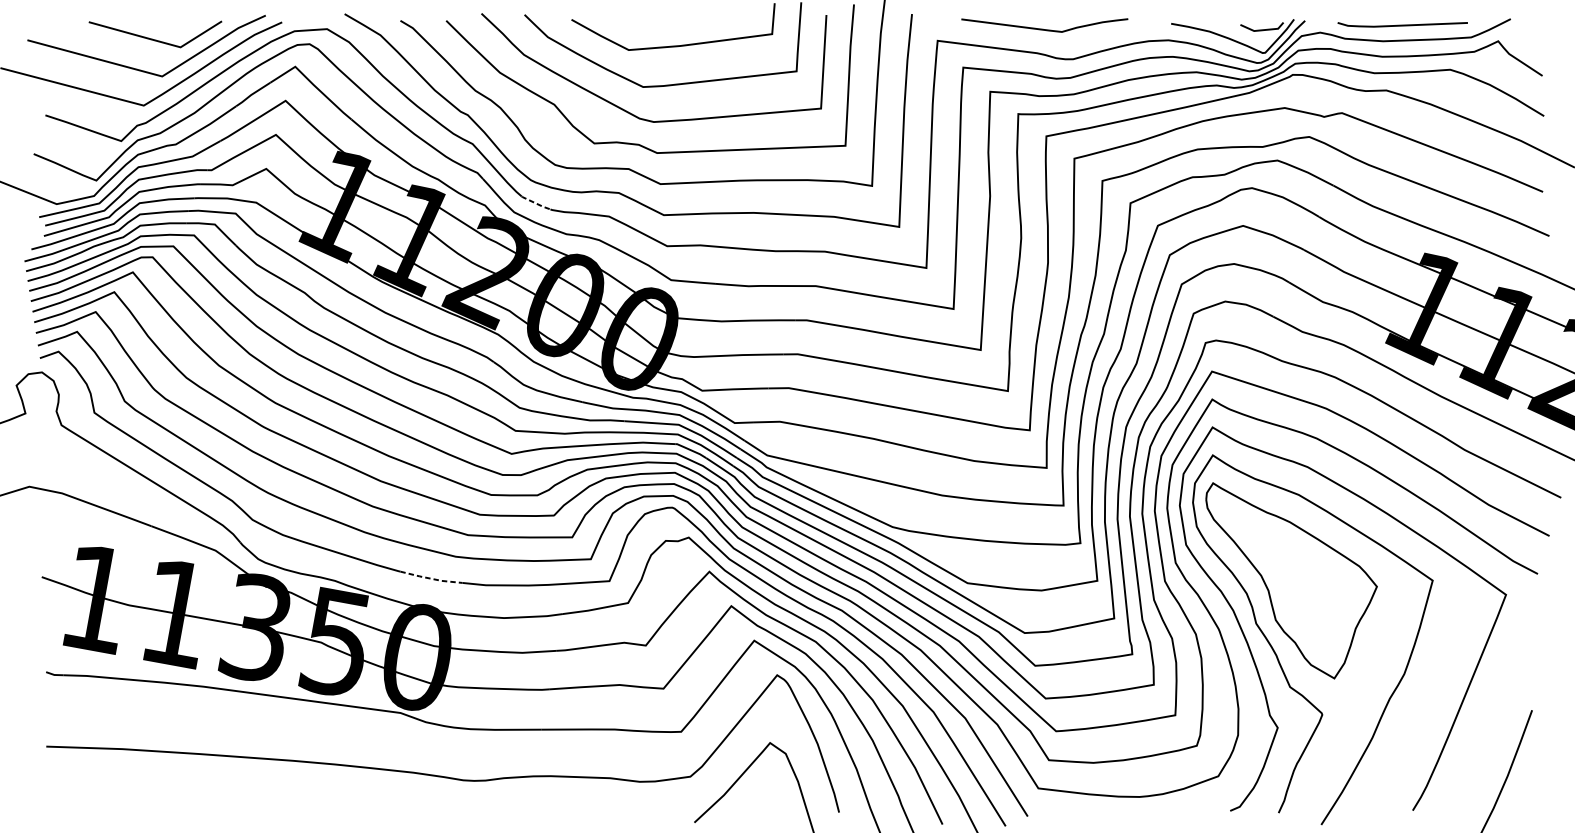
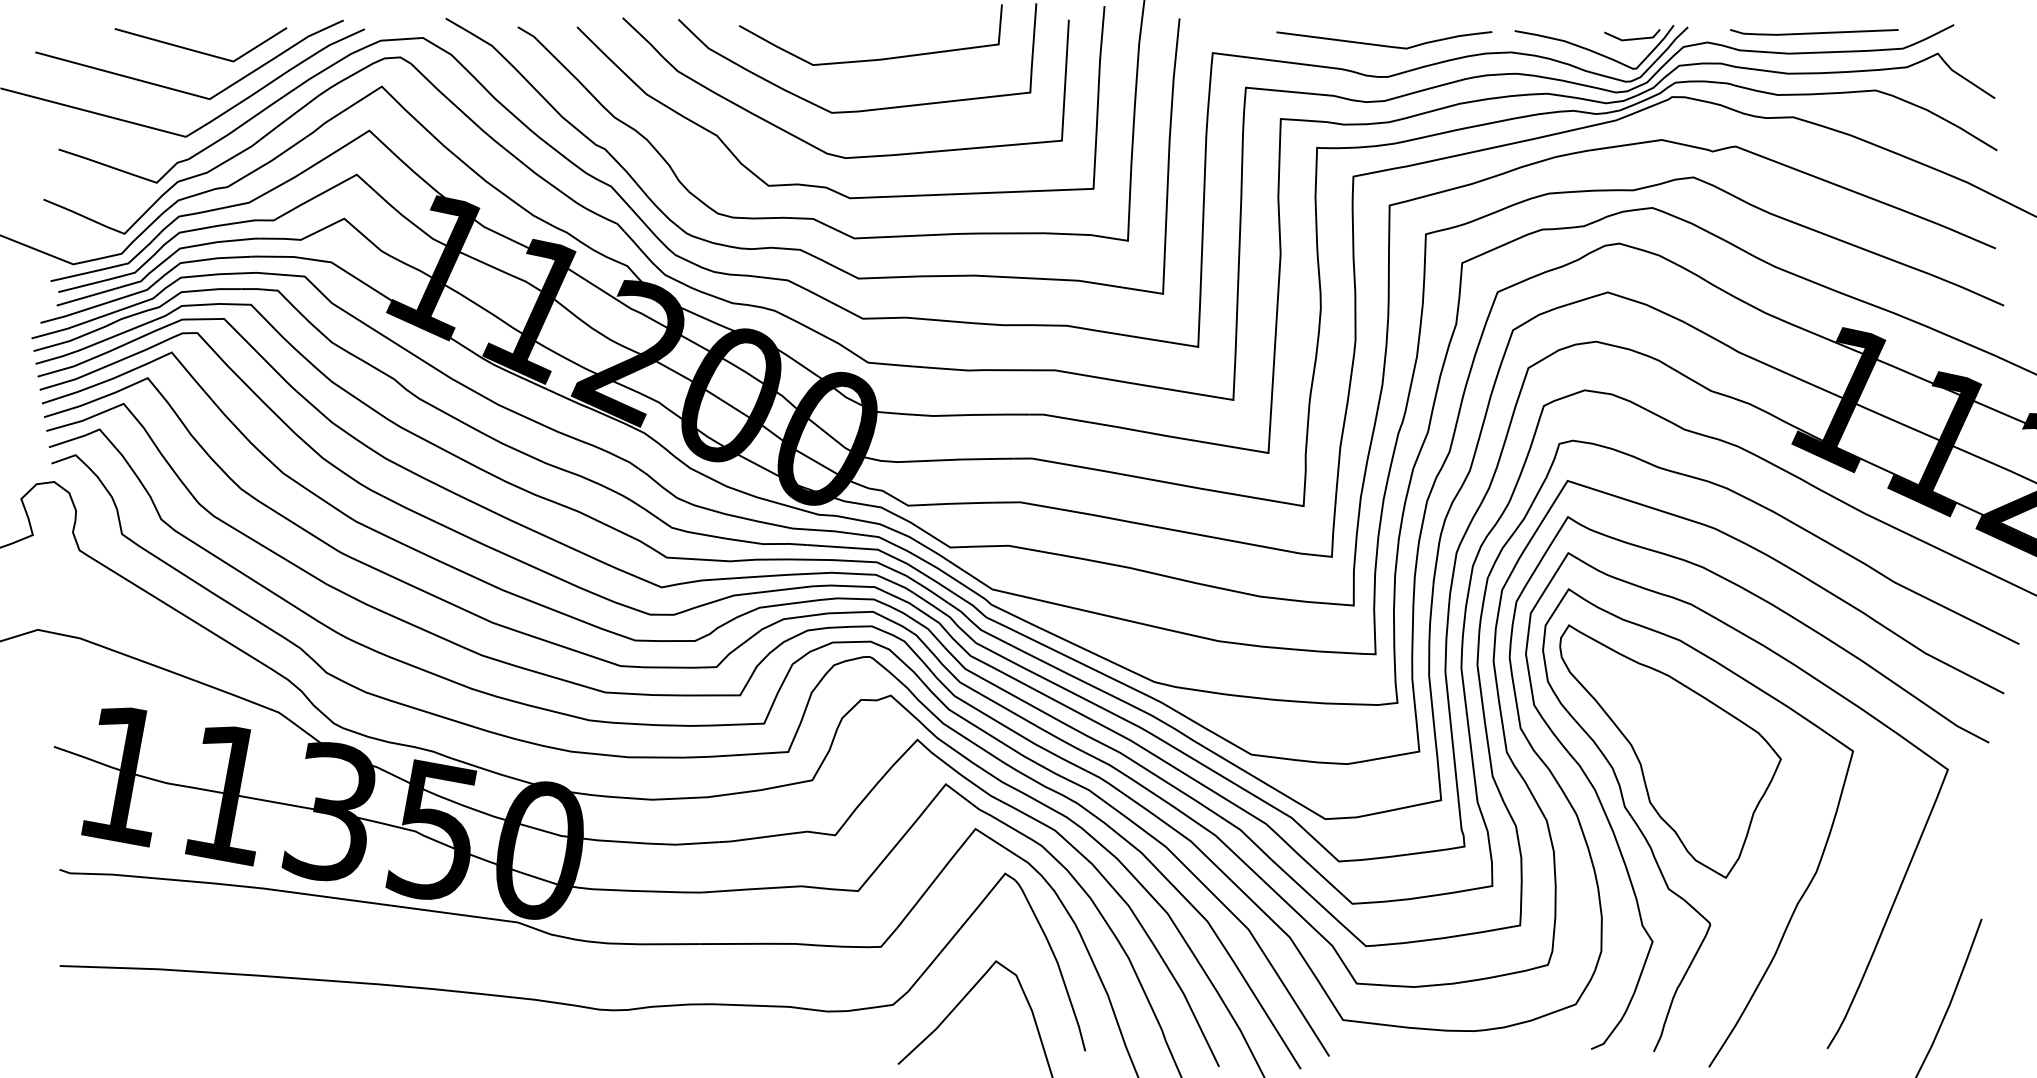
curve: (1043, 28) -> (1382, 44), moved
line: (536, 203) -> (693, 263), dashed -> solid
line: (431, 578) -> (558, 748), dashed -> solid

